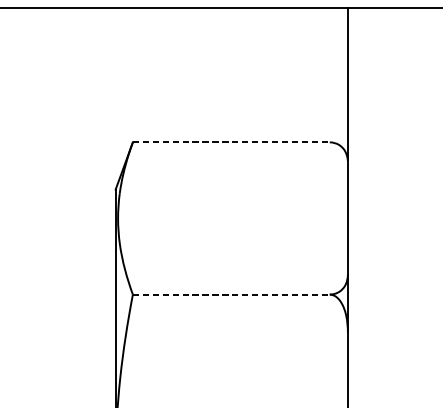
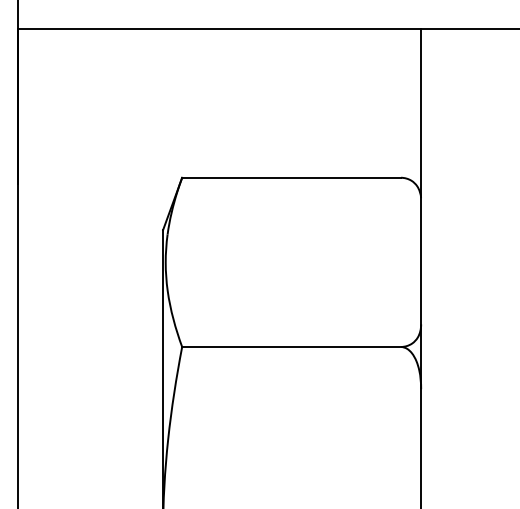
line: (232, 142) -> (292, 177), dashed -> solid
line: (232, 294) -> (292, 346), dashed -> solid

